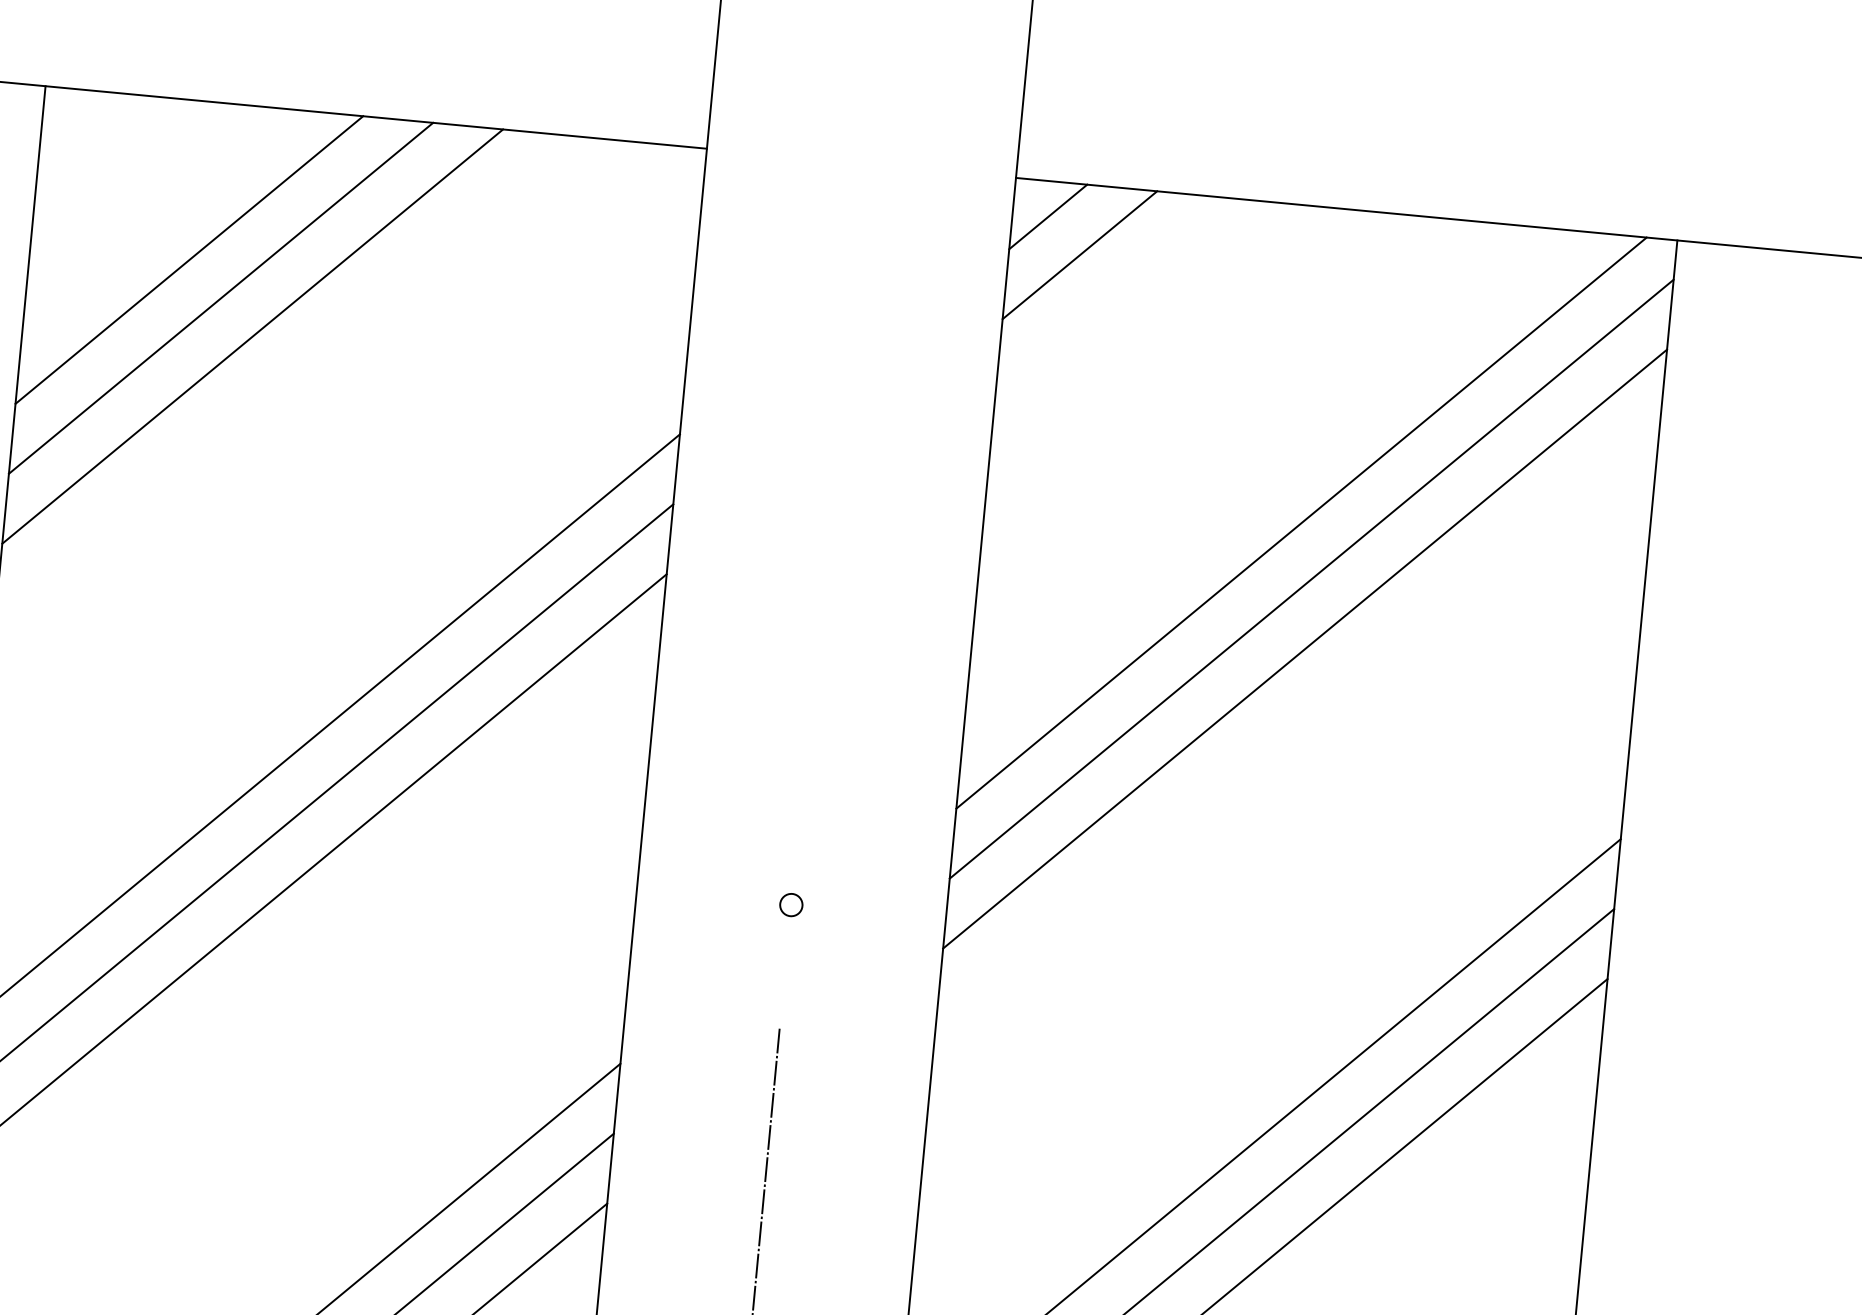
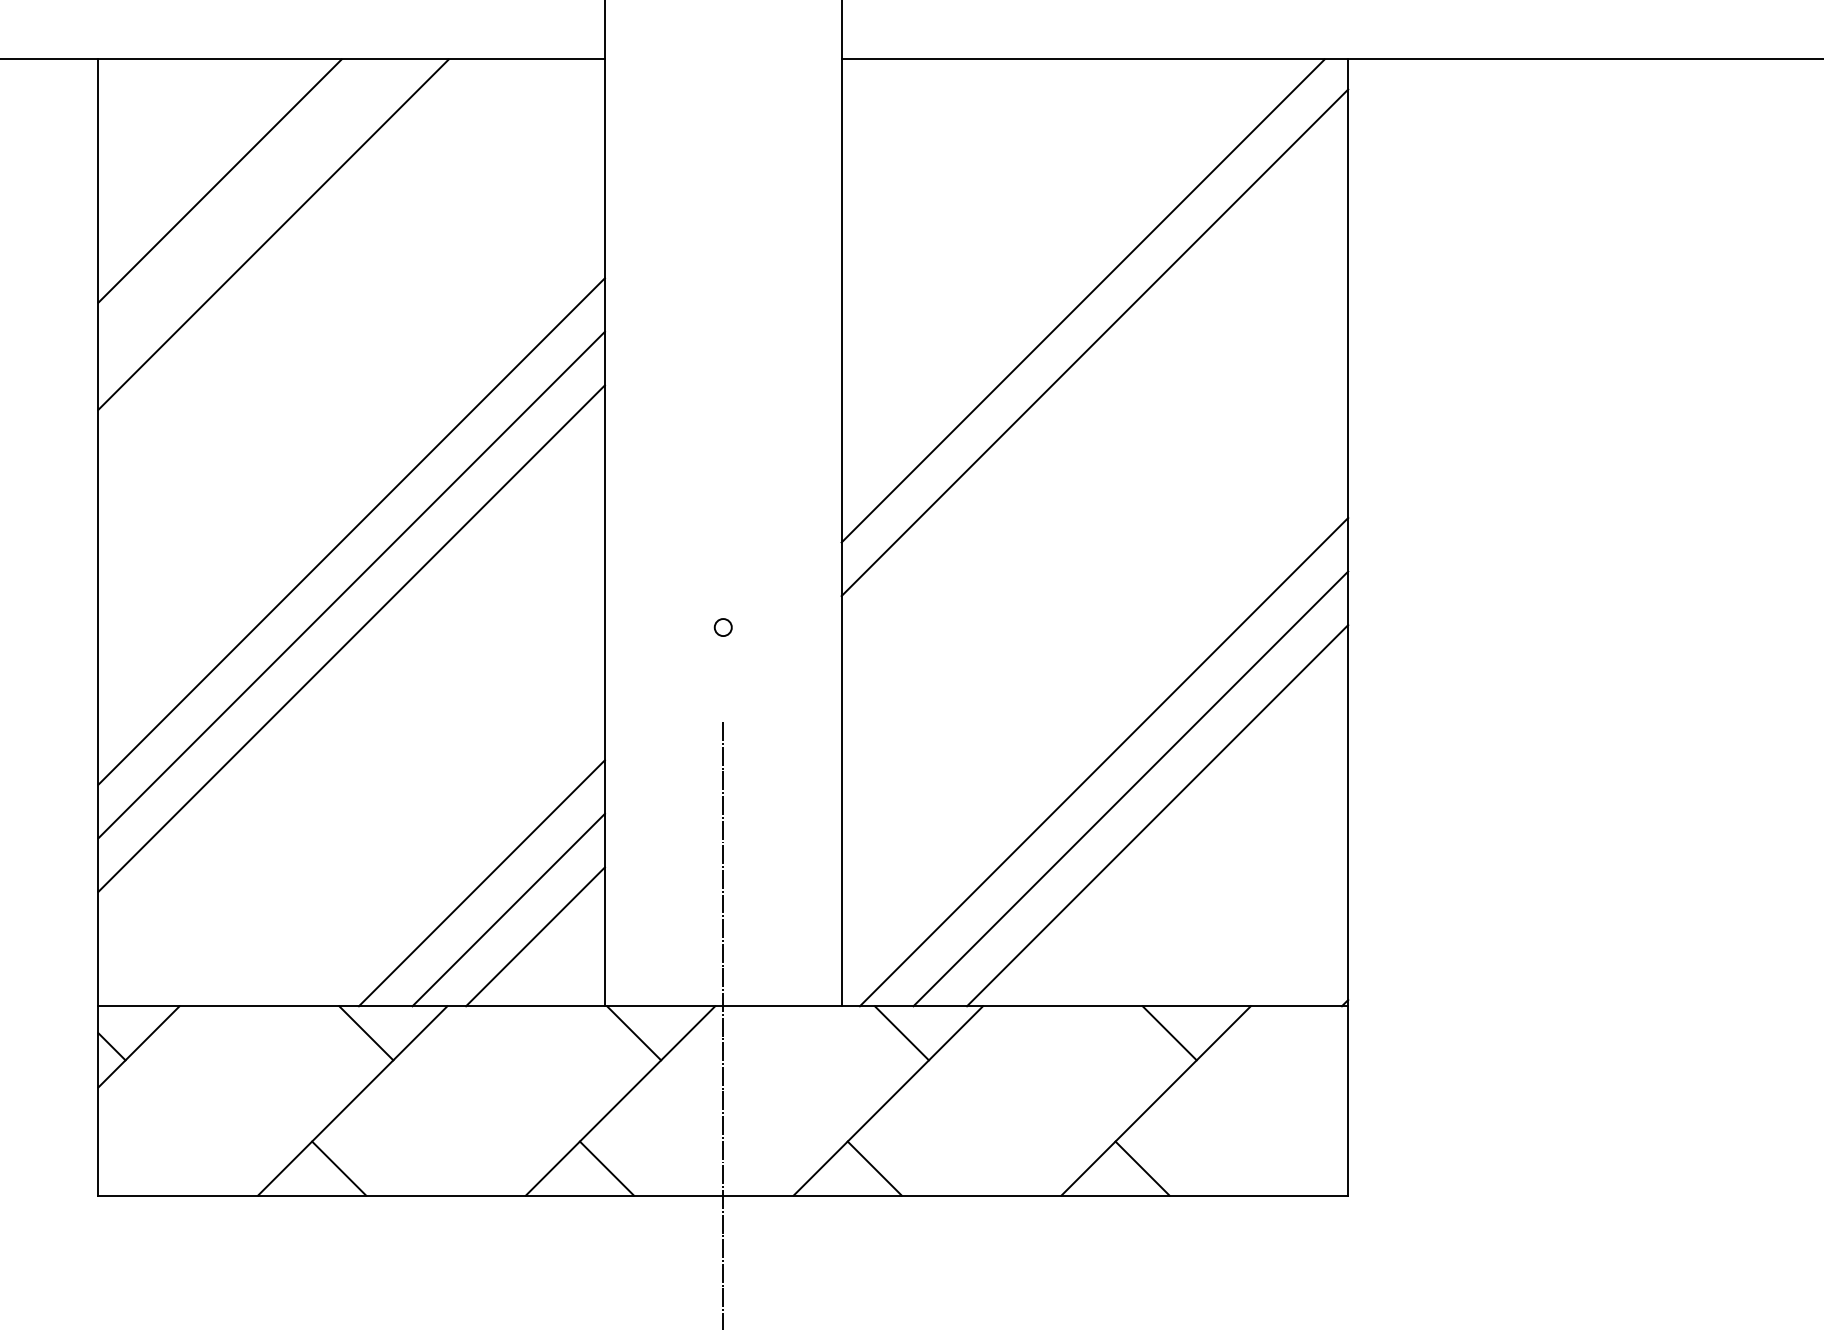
line: (1047, 216) -> (868, 86), removed
line: (1079, 255) -> (895, 113), removed
line: (220, 297) -> (246, 207), removed
line: (1304, 649) -> (1094, 396), removed

